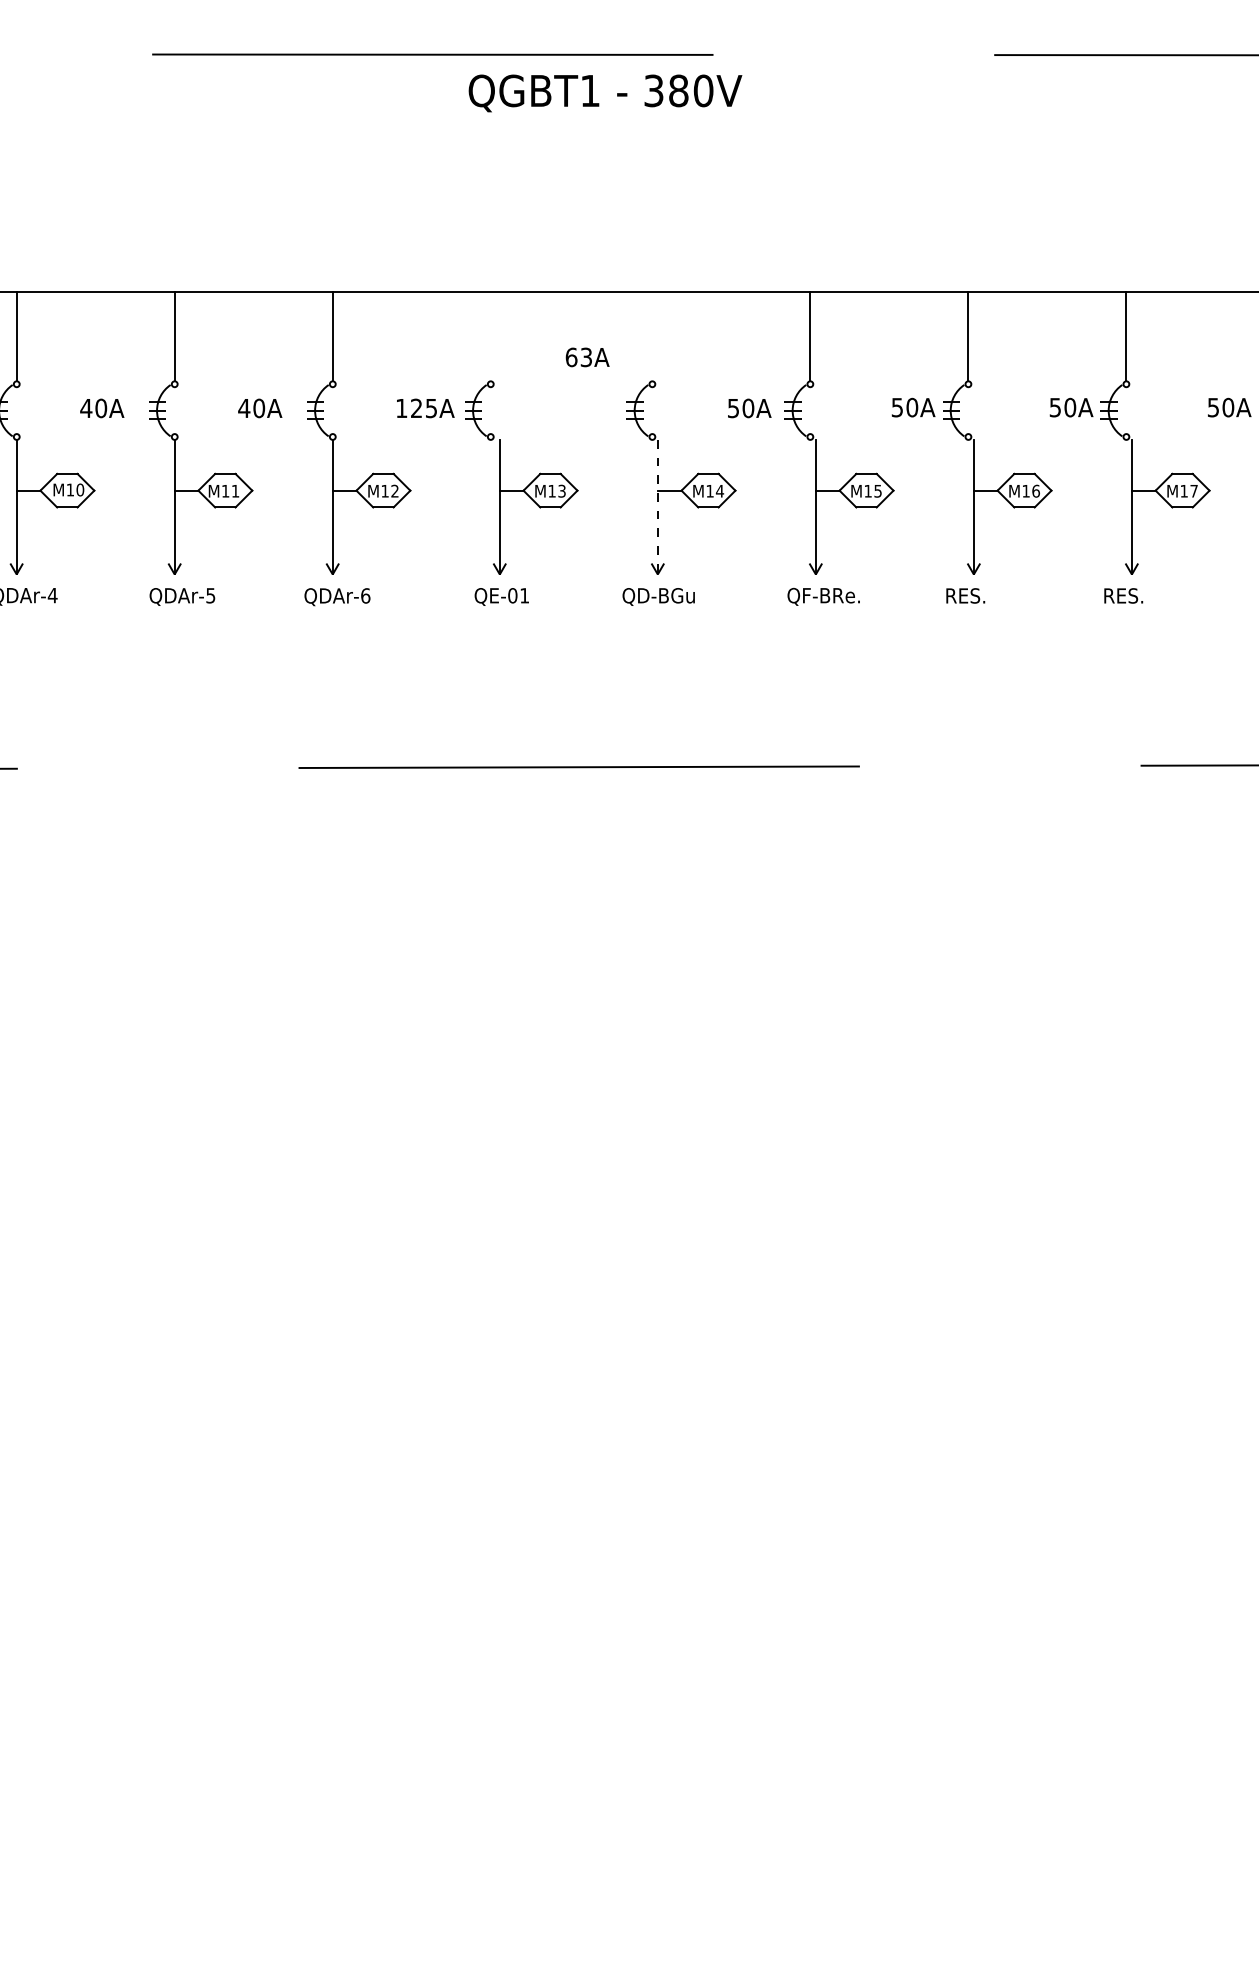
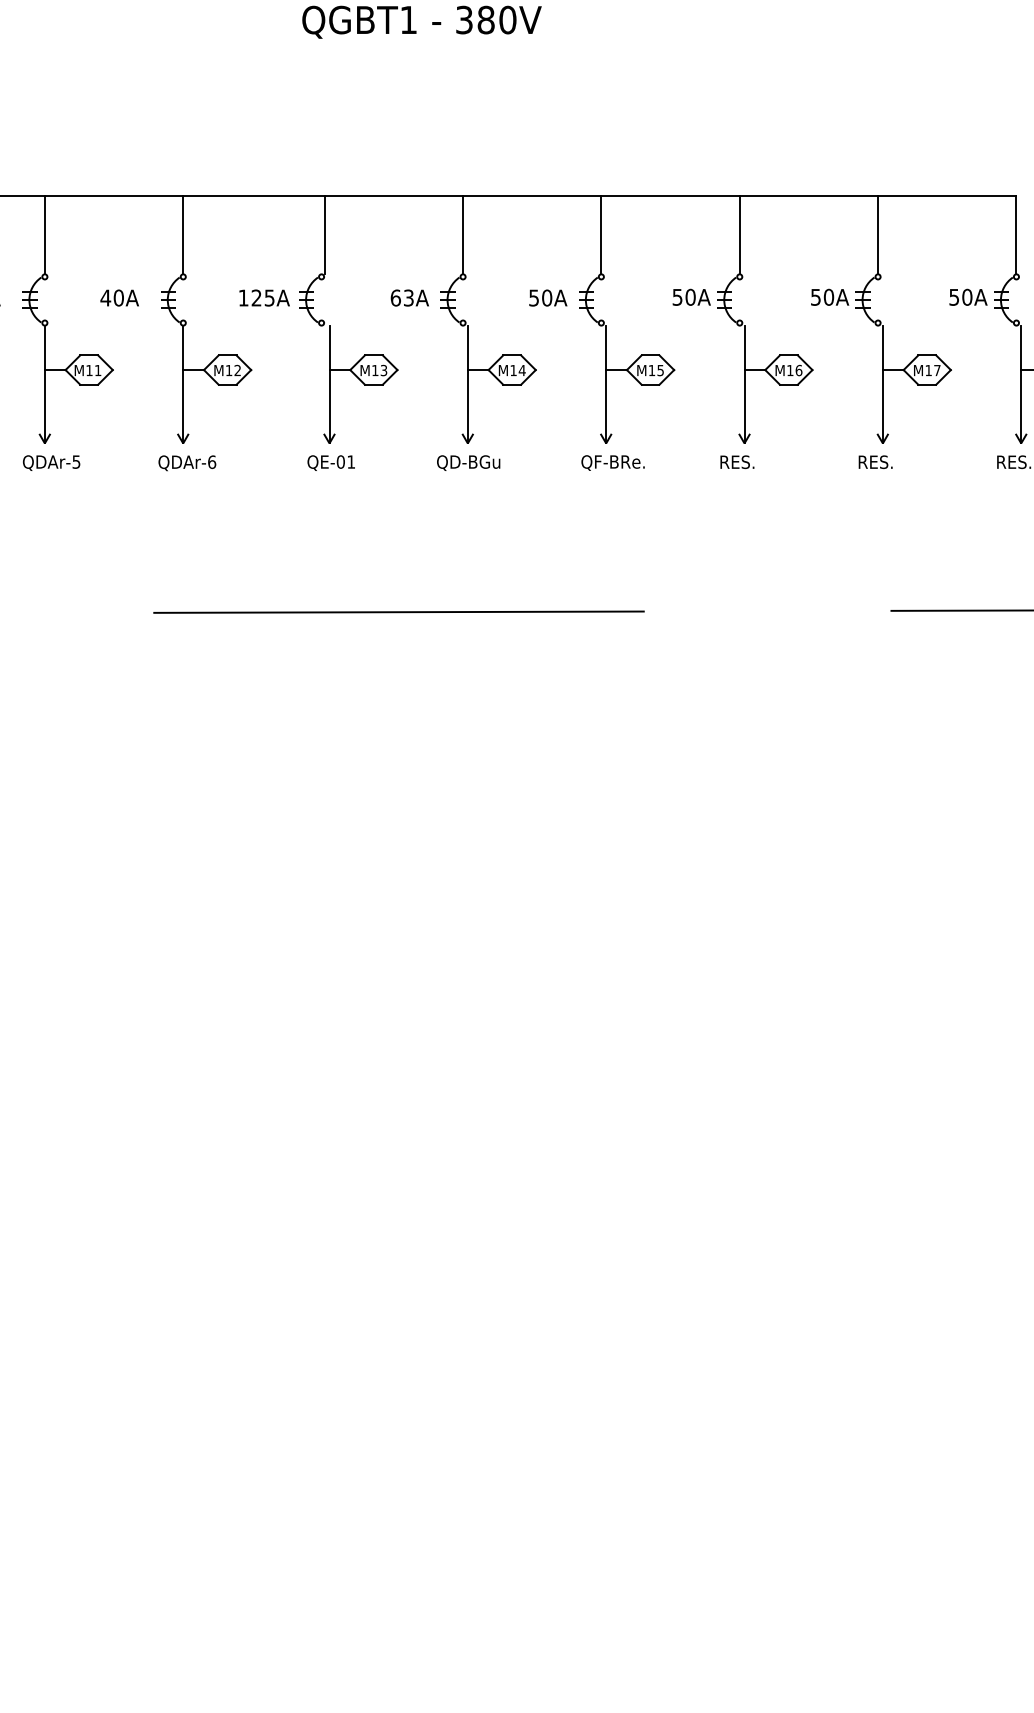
line: (494, 336) -> (324, 235), added
line: (652, 336) -> (463, 235), added
text: (587, 357) -> (409, 298), moved
line: (657, 507) -> (467, 384), dashed -> solid

